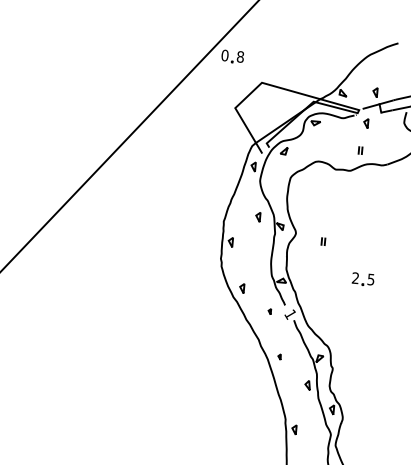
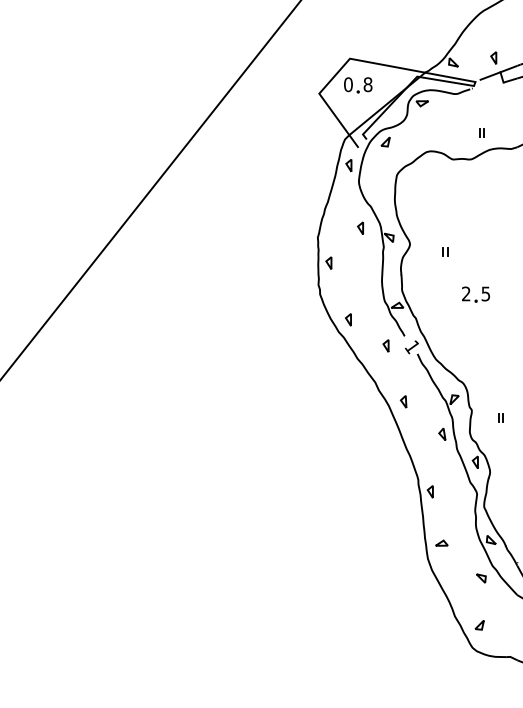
part: (232, 56) -> (358, 85), moved
part: (365, 123) -> (485, 97), removed
part: (362, 279) -> (475, 294), moved
part: (269, 311) -> (385, 345), size x1.67
part: (279, 356) -> (403, 401), size x1.67
part: (354, 376) -> (500, 417), added

